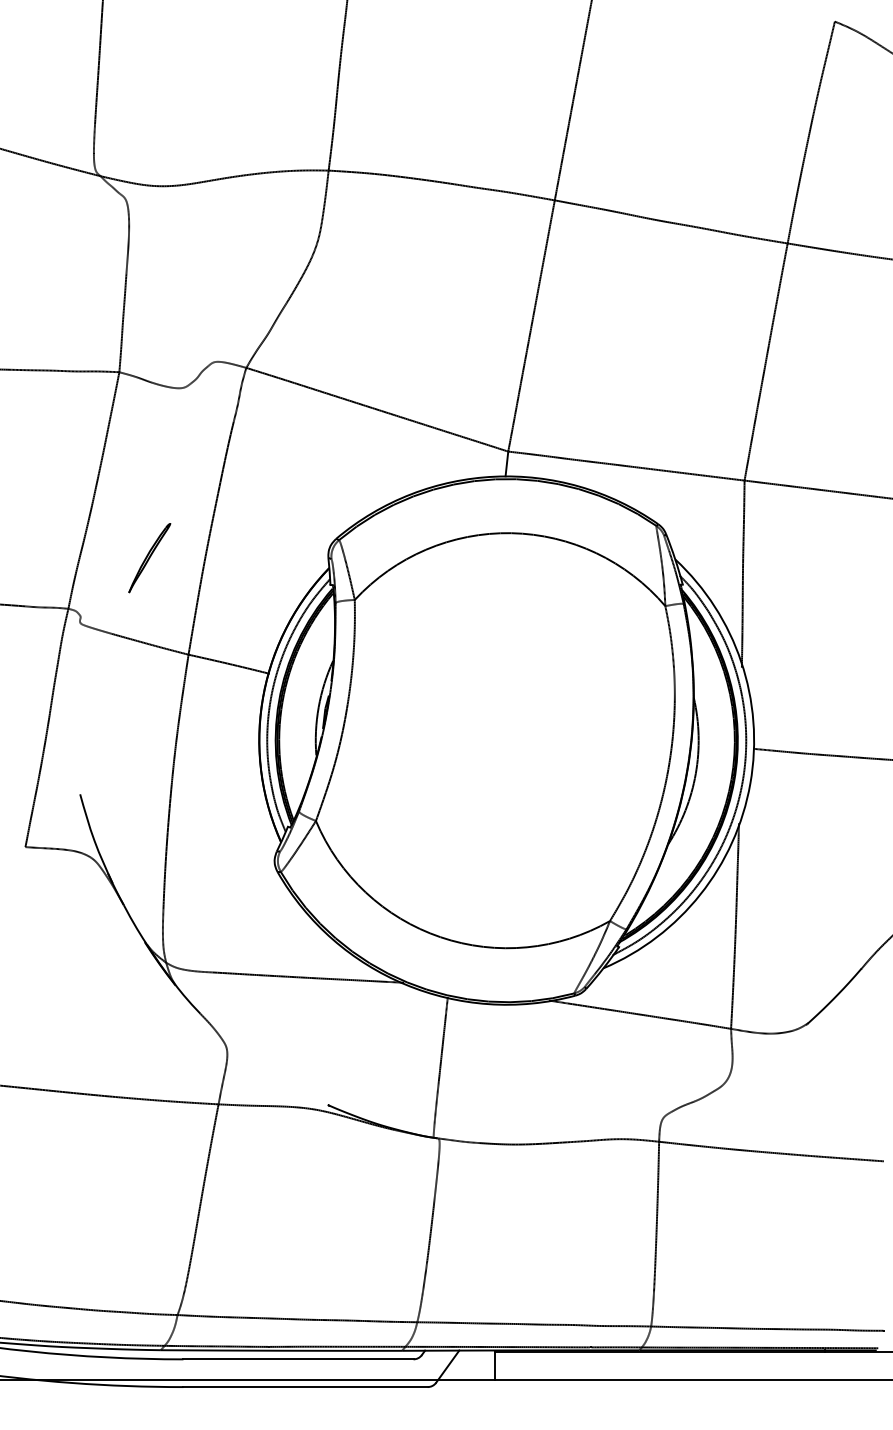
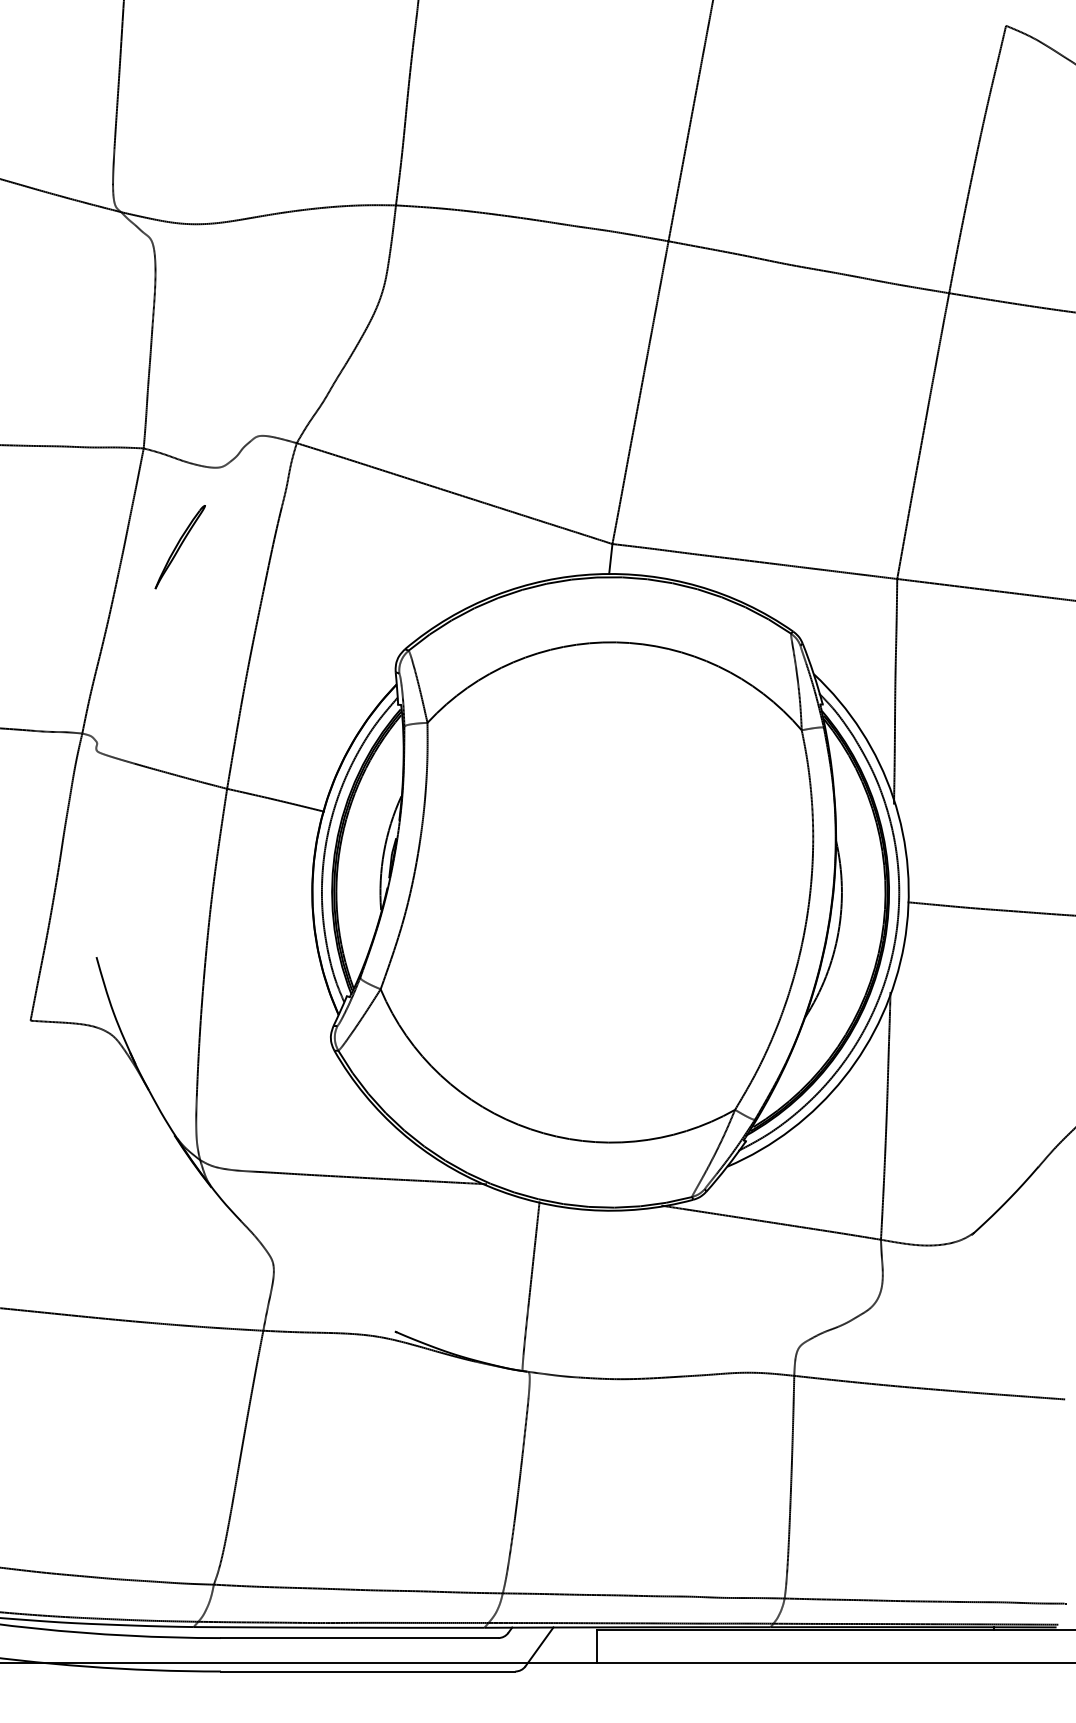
part: (149, 558) -> (180, 547), moved

